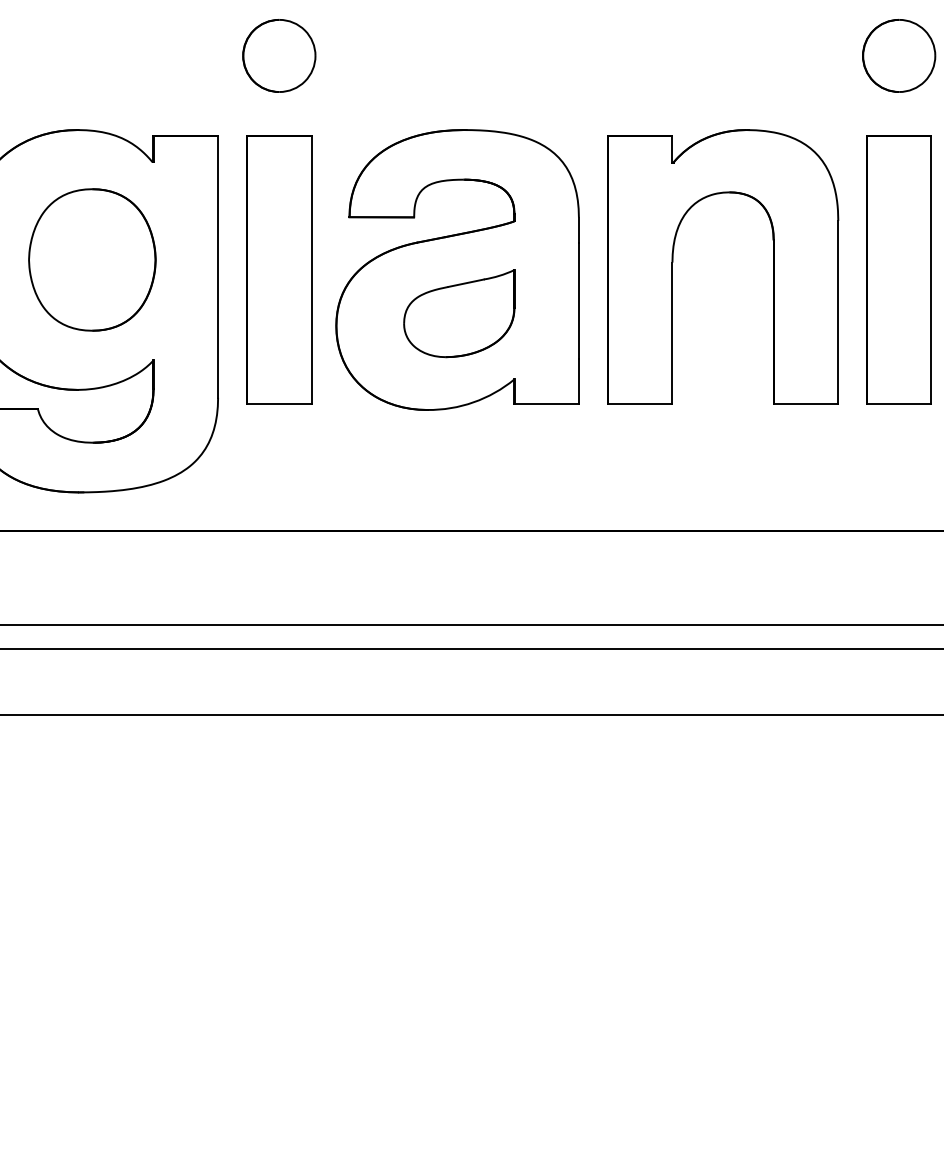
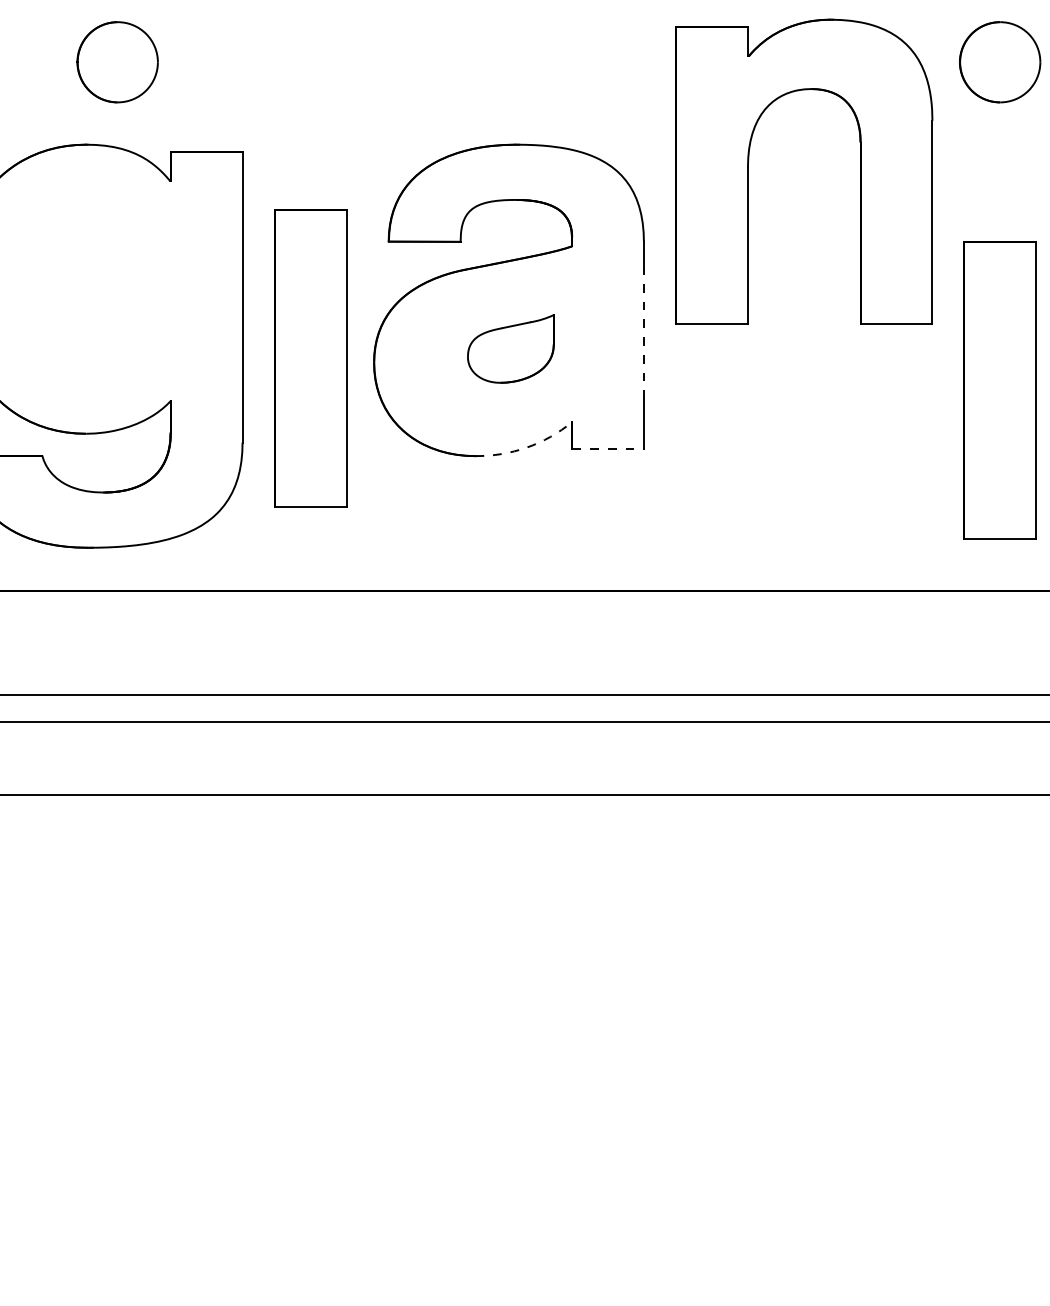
part: (279, 56) -> (117, 62), moved
part: (92, 259) -> (102, 288), removed
part: (672, 266) -> (748, 171), moved
part: (279, 270) -> (310, 358), moved
part: (898, 270) -> (999, 390), moved
line: (578, 300) -> (643, 334), solid -> dashed
part: (458, 313) -> (510, 348), size x0.7
arc: (473, 402) -> (526, 447), solid -> dashed
line: (547, 404) -> (608, 449), solid -> dashed

